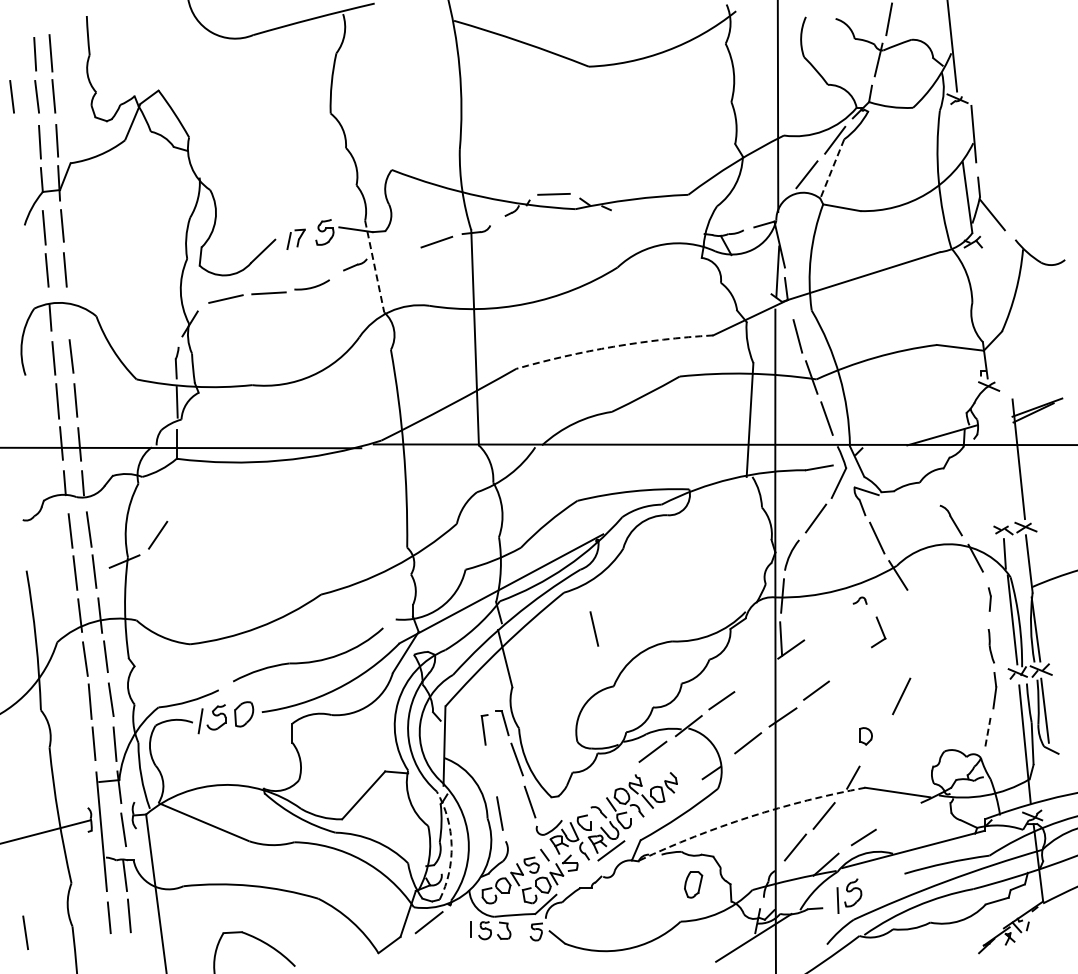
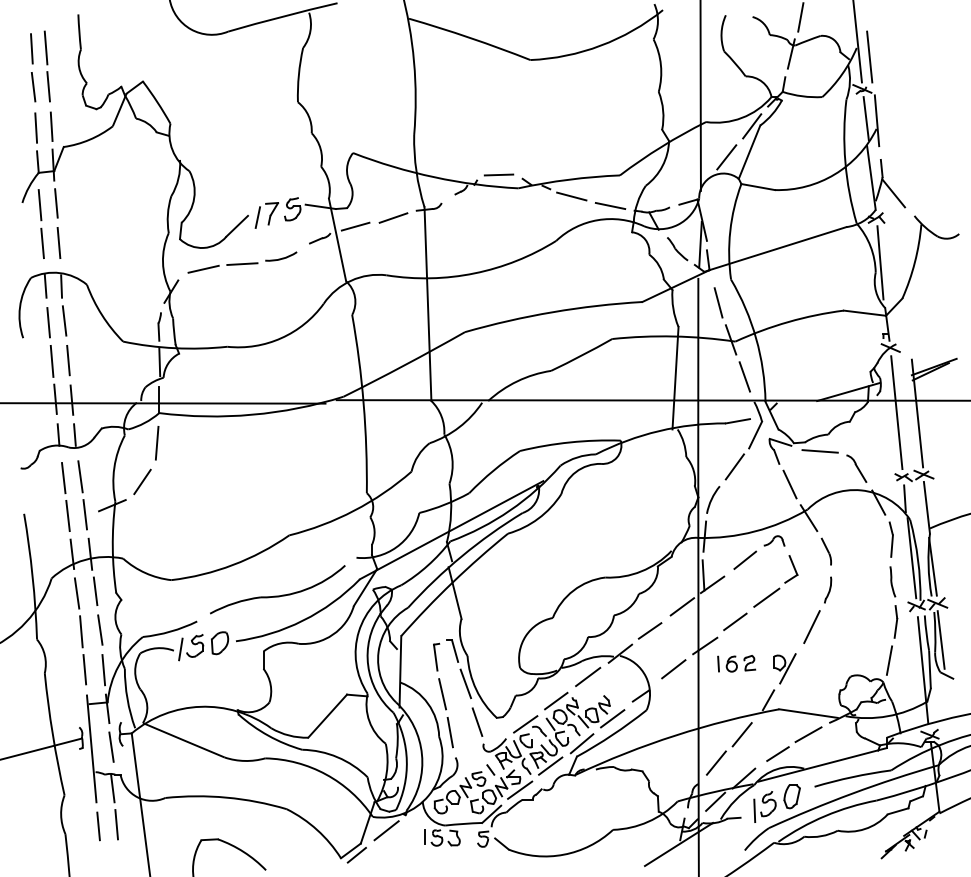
line: (965, 63) -> (869, 57), added
line: (11, 96) -> (10, 86), removed
line: (961, 131) -> (865, 118), added
line: (832, 169) -> (749, 152), dashed -> solid
line: (634, 217) -> (571, 195), added
line: (677, 228) -> (610, 205), added
part: (295, 239) -> (266, 215), size x1.43
line: (394, 251) -> (355, 226), added
line: (374, 266) -> (337, 239), dashed -> solid
part: (752, 276) -> (677, 248), added
line: (977, 291) -> (880, 262), added
line: (67, 317) -> (60, 285), added
arc: (613, 346) -> (552, 311), dashed -> solid
line: (995, 457) -> (896, 411), added
line: (174, 492) -> (157, 443), added
line: (910, 500) -> (819, 450), added
part: (989, 599) -> (891, 539), size x1.67
part: (859, 600) -> (774, 540), size x1.67
part: (917, 612) -> (826, 551), added
line: (827, 621) -> (745, 559), added
line: (594, 628) -> (442, 693), moved
part: (919, 655) -> (828, 590), added
line: (851, 663) -> (766, 597), added
line: (757, 673) -> (682, 606), added
line: (987, 734) -> (889, 661), dashed -> solid
part: (817, 736) -> (736, 663), added
line: (874, 742) -> (787, 668), added
line: (617, 778) -> (556, 700), added
line: (680, 797) -> (612, 718), added
line: (583, 804) -> (525, 724), added
line: (897, 815) -> (808, 734), added
arc: (750, 816) -> (675, 735), dashed -> solid
line: (645, 825) -> (581, 743), added
arc: (451, 845) -> (406, 761), dashed -> solid
line: (577, 877) -> (520, 790), added
part: (693, 884) -> (792, 796), moved
line: (794, 890) -> (715, 801), added
line: (25, 932) -> (23, 839), removed
line: (396, 949) -> (357, 854), added

